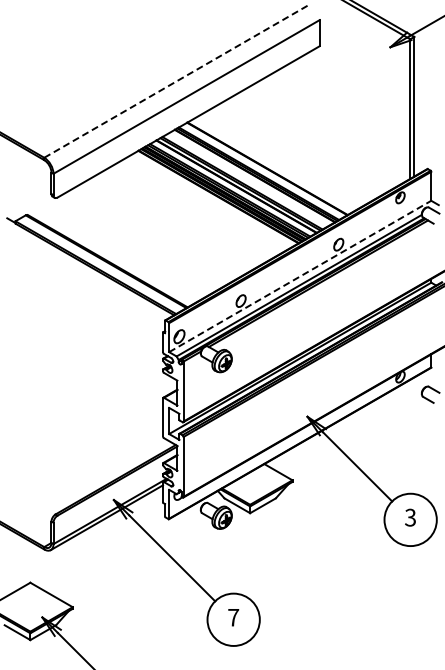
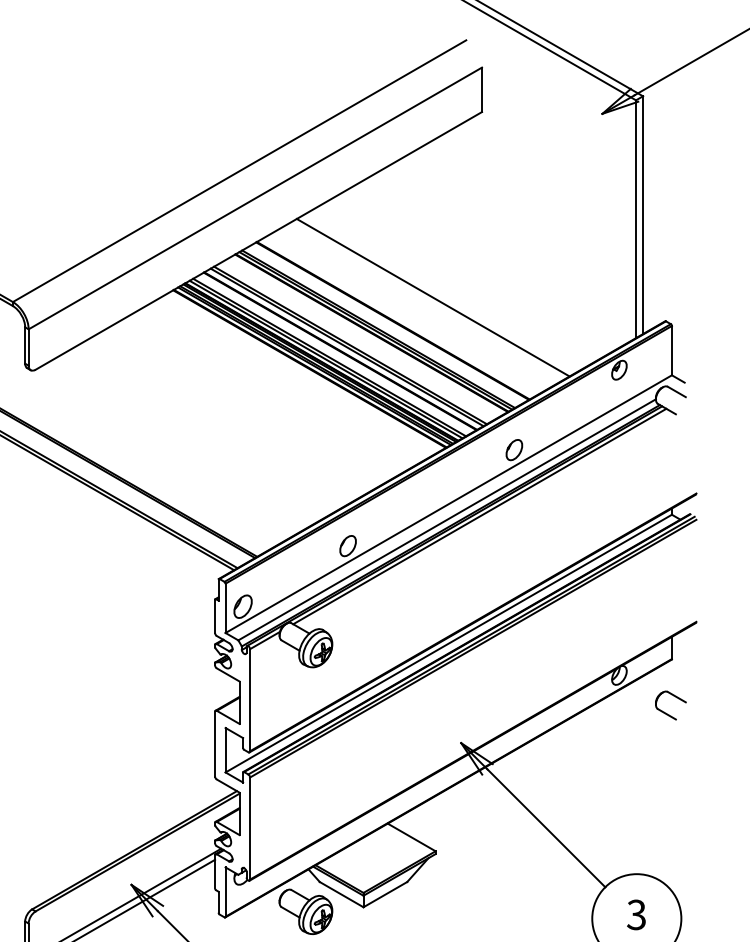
line: (177, 80) -> (239, 170), dashed -> solid
line: (291, 155) -> (433, 298), added
line: (300, 276) -> (449, 504), dashed -> solid

